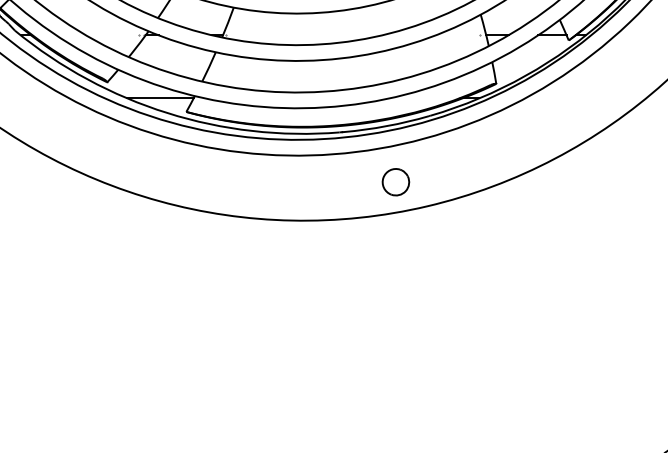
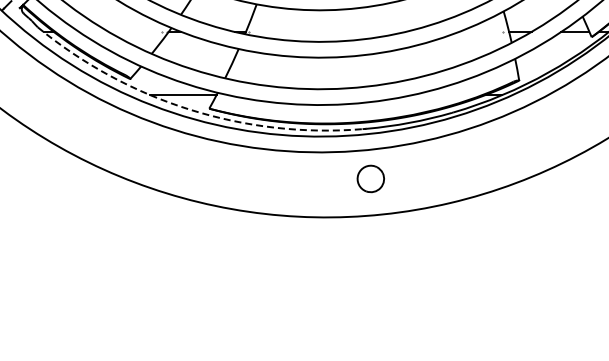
arc: (167, 113) -> (190, 110), solid -> dashed
part: (395, 182) -> (370, 179), moved

